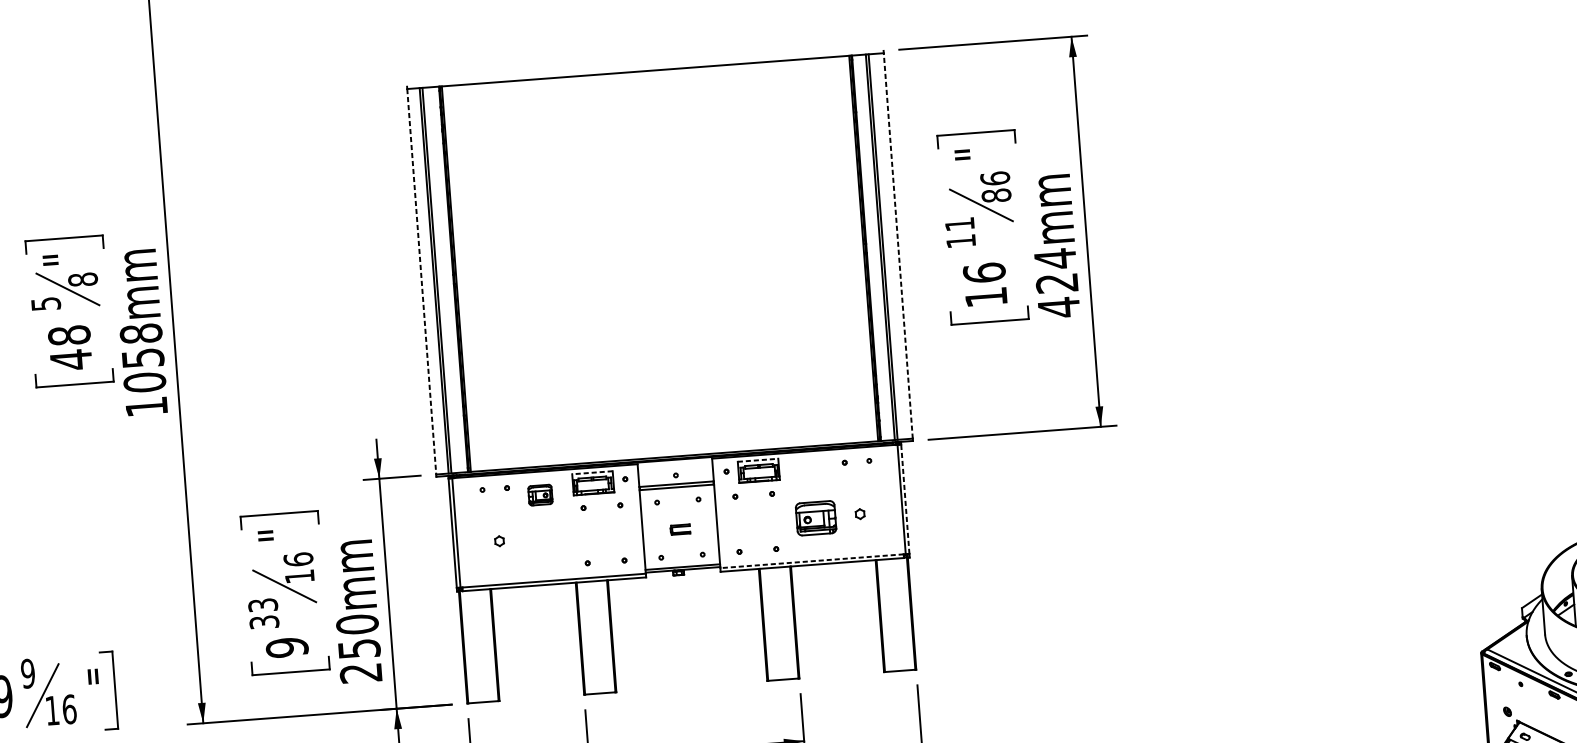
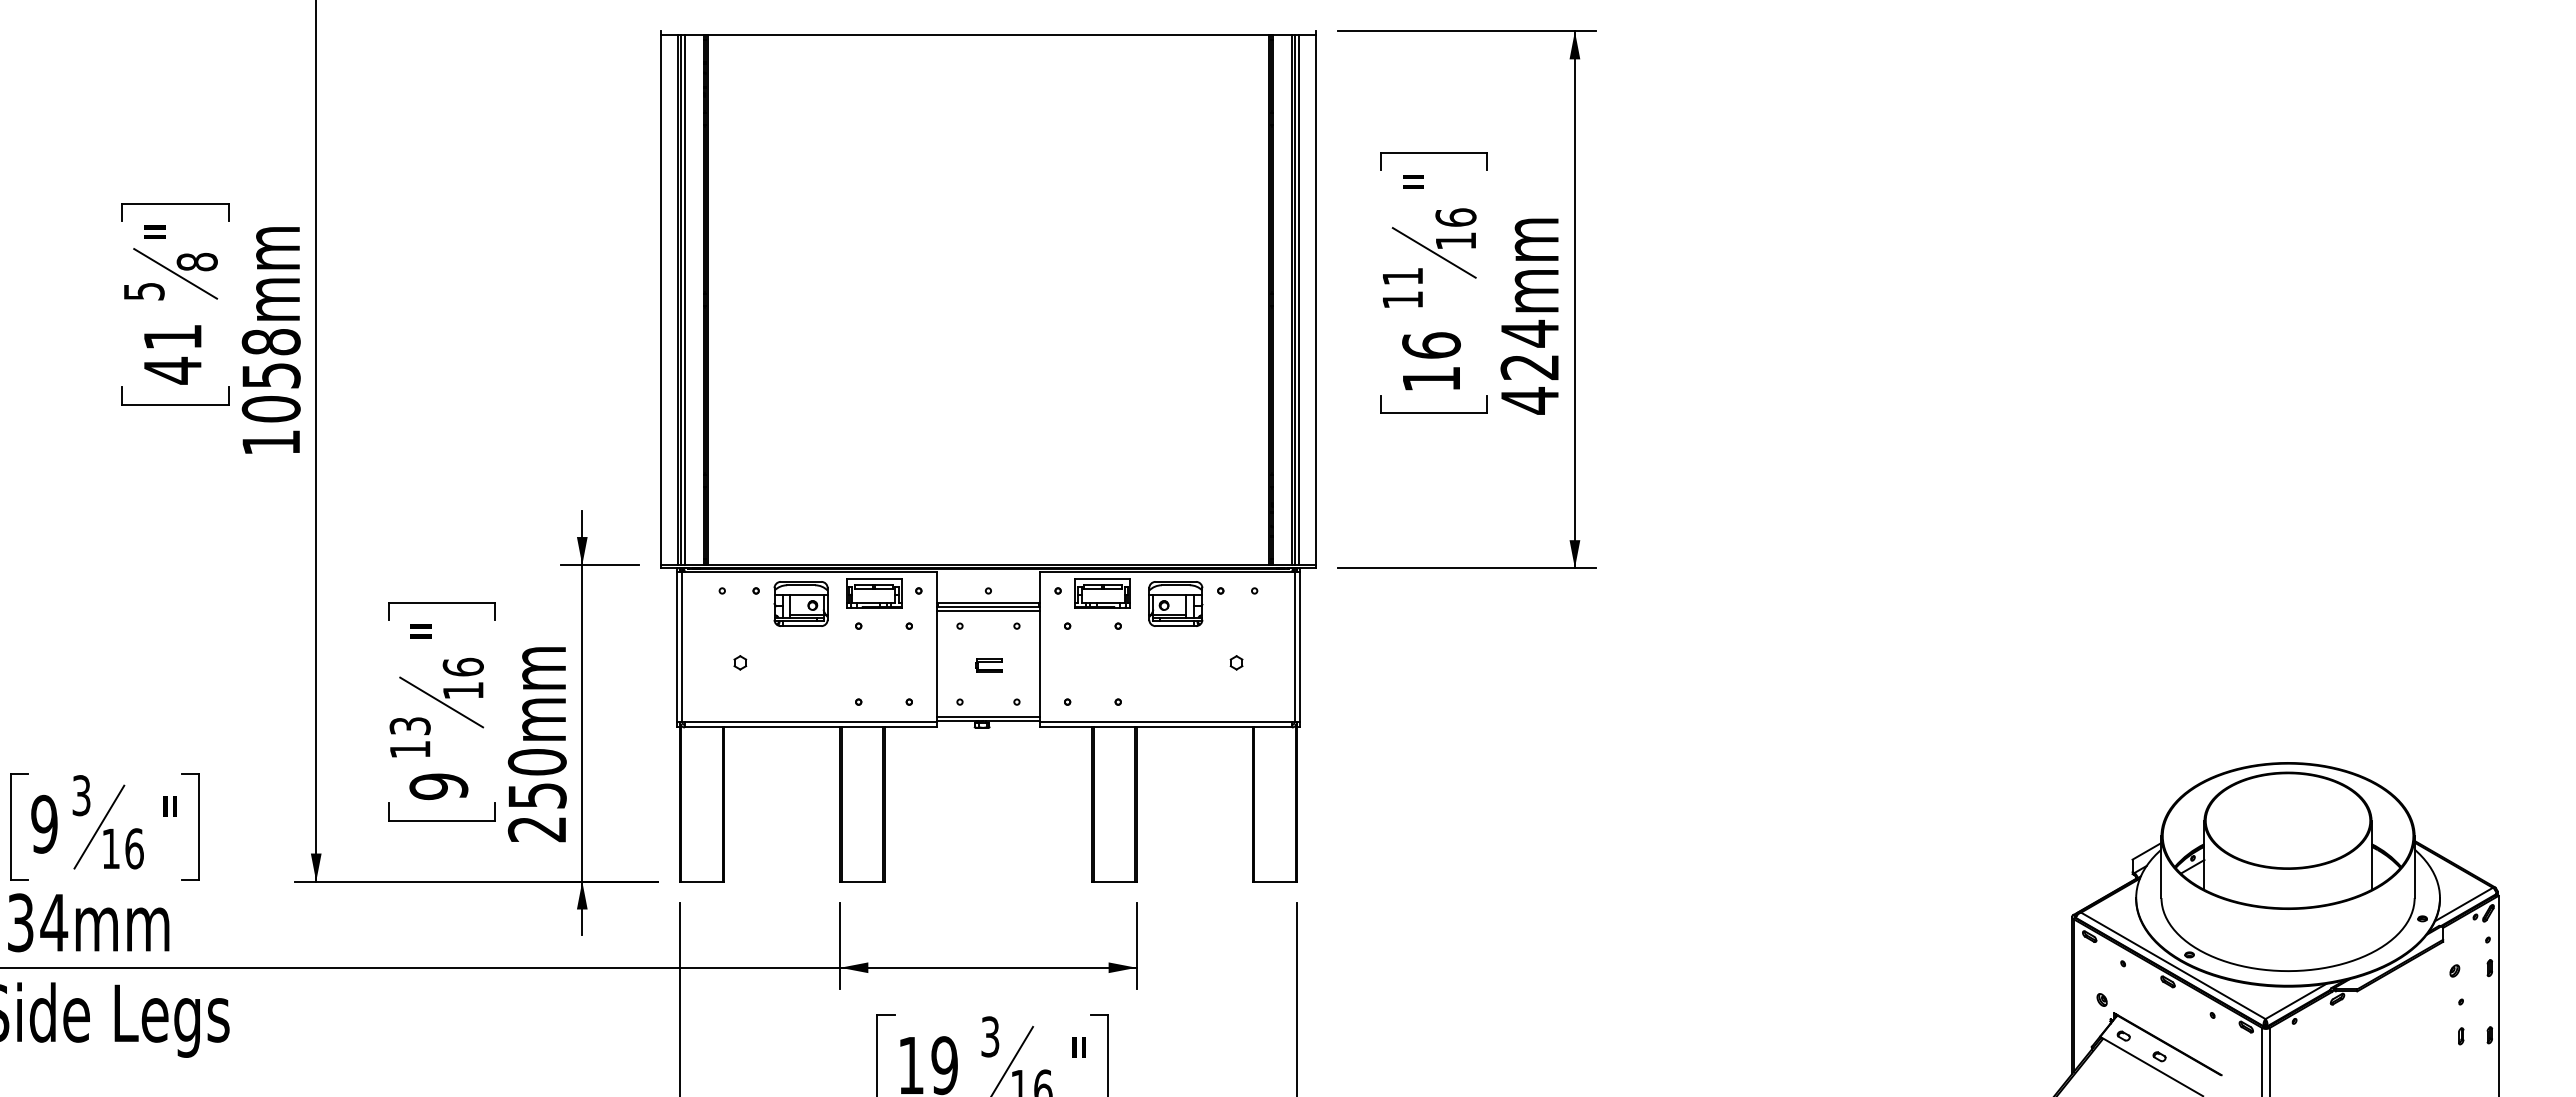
text: (996, 195) -> (1455, 241), 86 -> 16
line: (898, 245) -> (1316, 299), dashed -> solid
line: (886, 246) -> (1299, 299), added
line: (439, 280) -> (685, 299), added
line: (421, 282) -> (660, 300), dashed -> solid
text: (69, 335) -> (172, 337), 48 -> 41
line: (758, 460) -> (1102, 578), dashed -> solid
line: (592, 472) -> (874, 578), dashed -> solid
line: (677, 490) -> (988, 611), added
part: (540, 494) -> (800, 603), size x1.67
line: (904, 498) -> (1299, 646), dashed -> solid
part: (815, 517) -> (1175, 603), moved
line: (811, 561) -> (1165, 722), dashed -> solid
text: (263, 622) -> (409, 749), 33 -> 13
text: (28, 673) -> (81, 795), 9 -> 3

